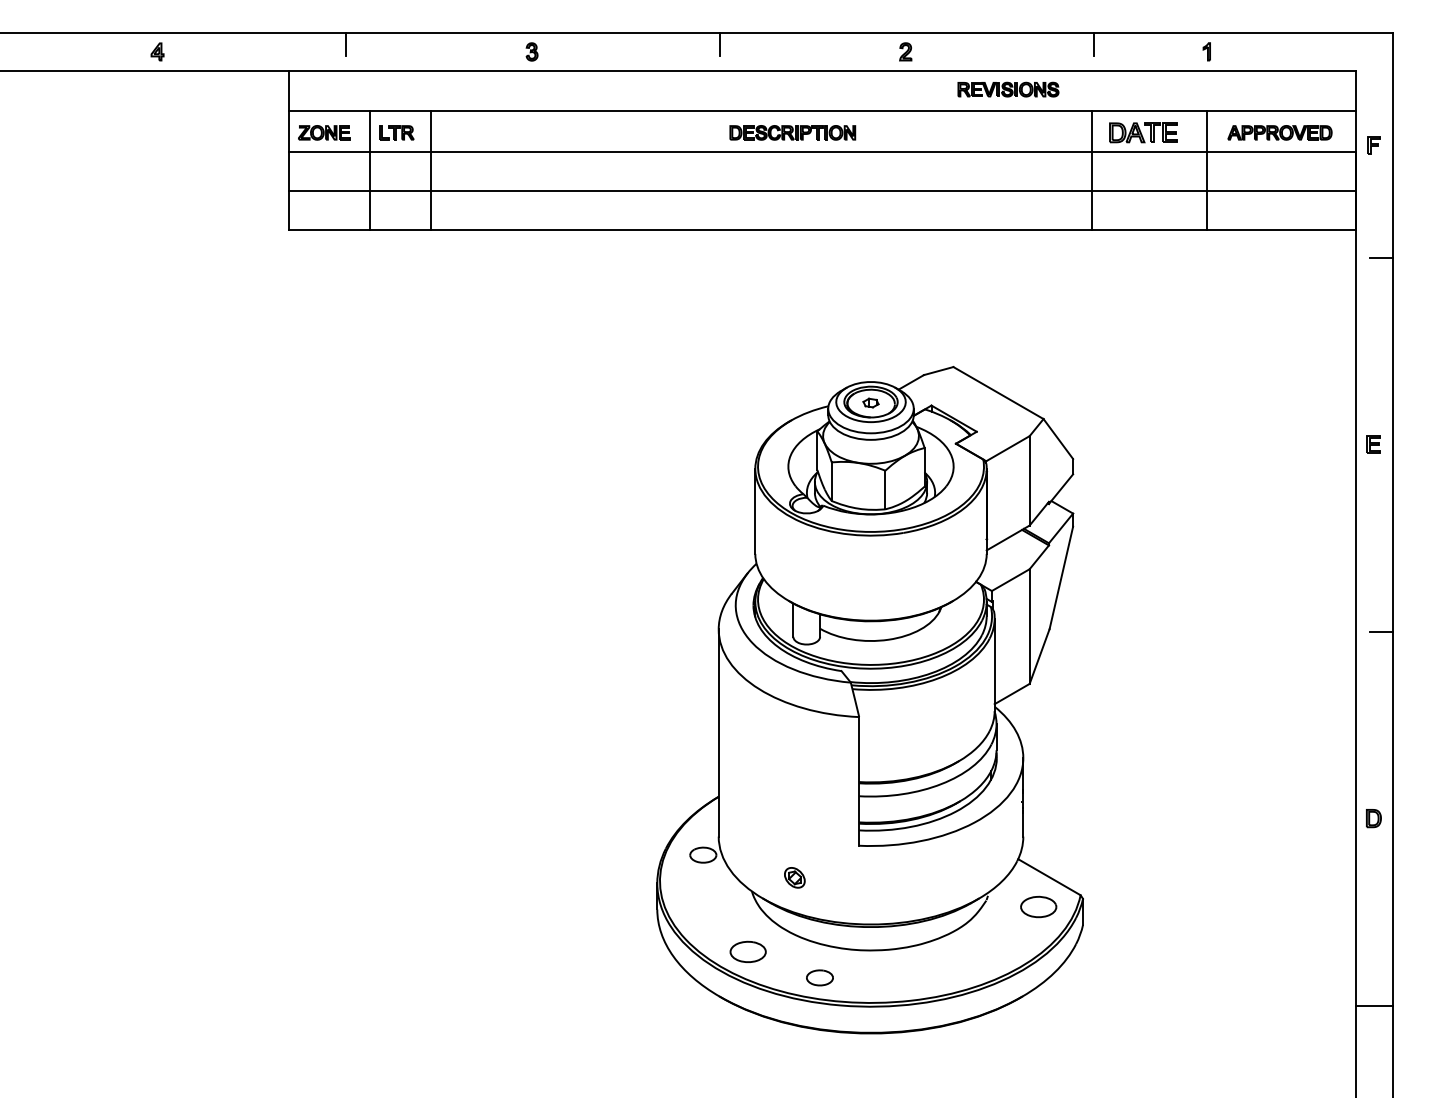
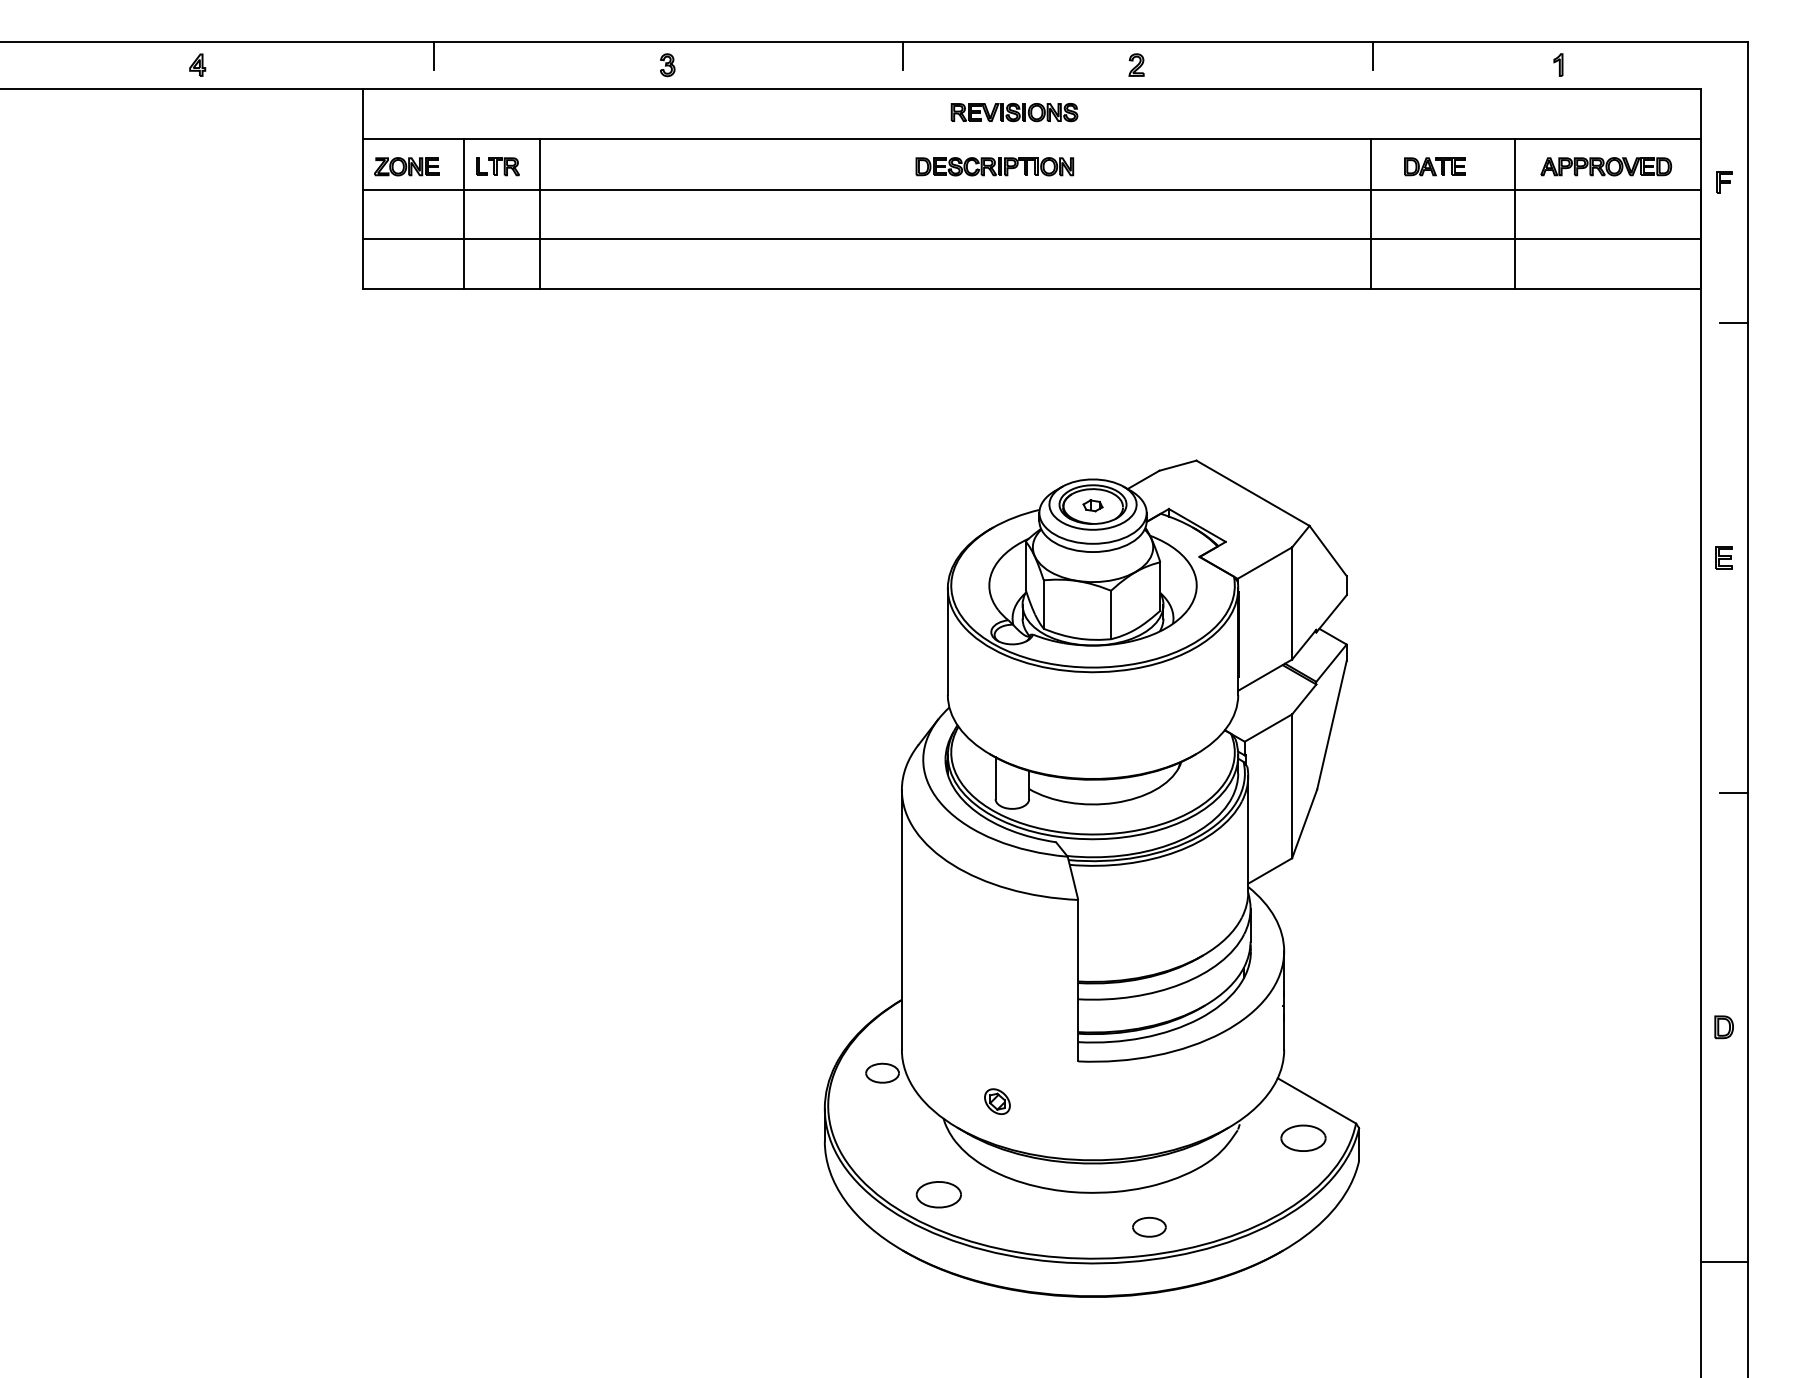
part: (1206, 51) -> (1557, 64), moved
part: (1008, 89) -> (1014, 112), moved
part: (1143, 132) -> (1435, 166), size x0.71
part: (819, 977) -> (1148, 1226), moved

